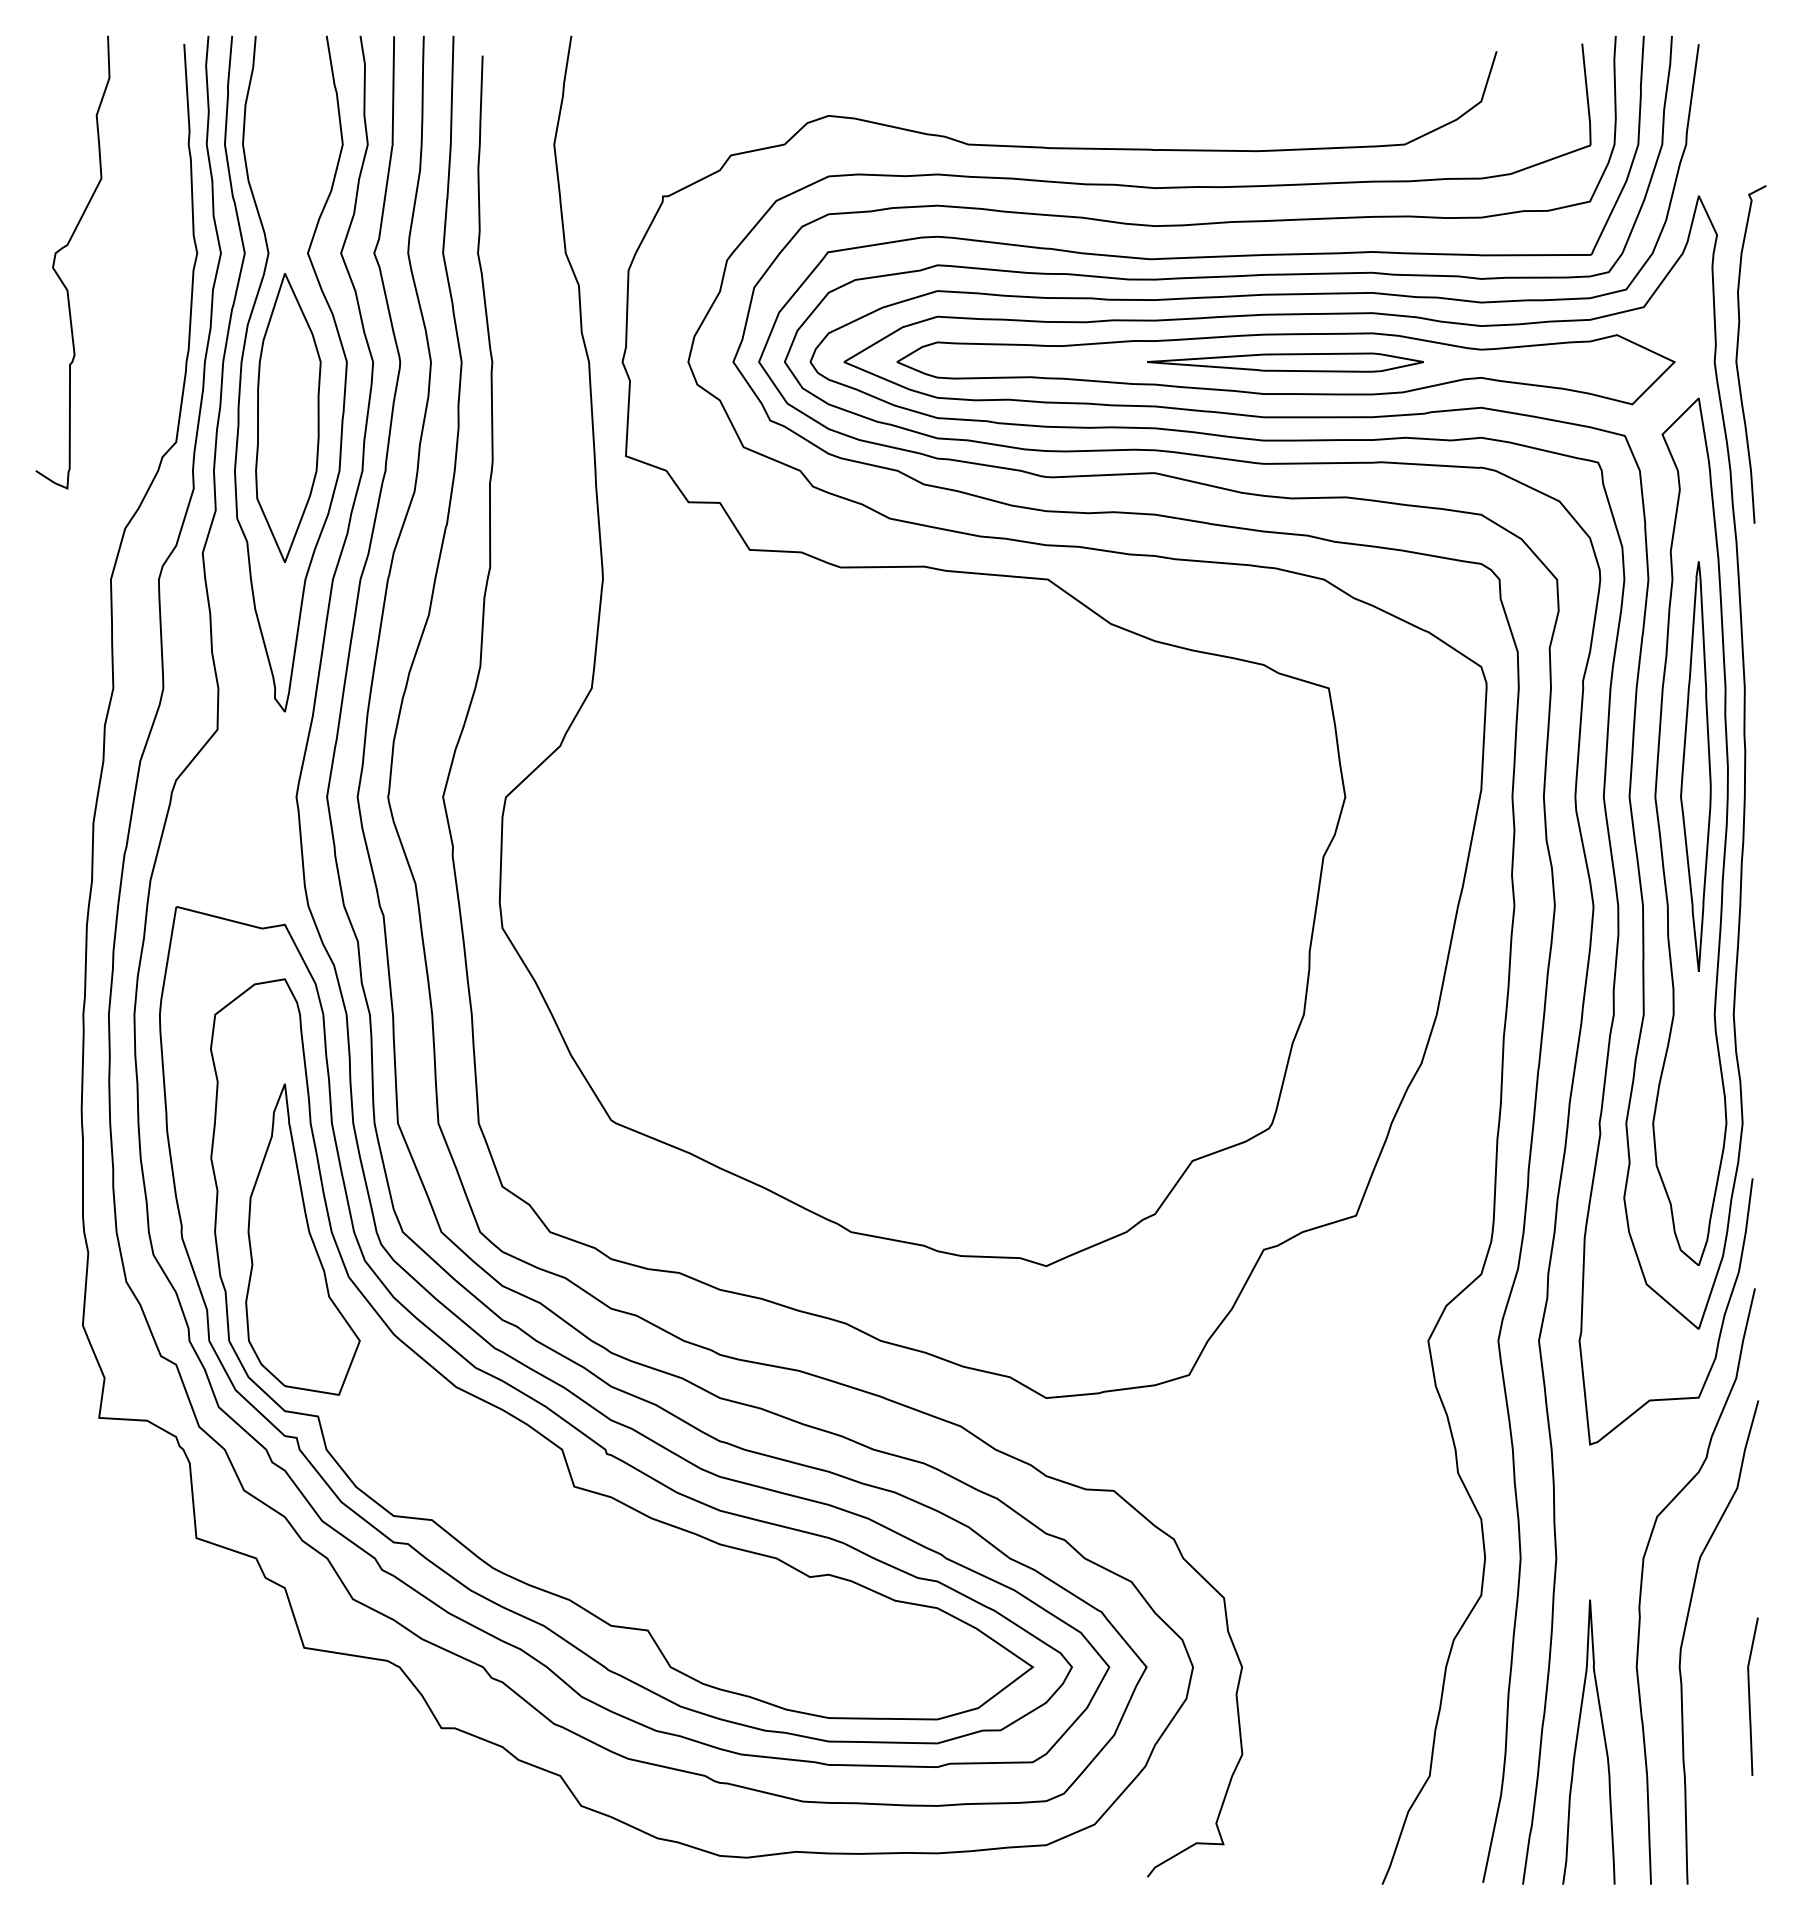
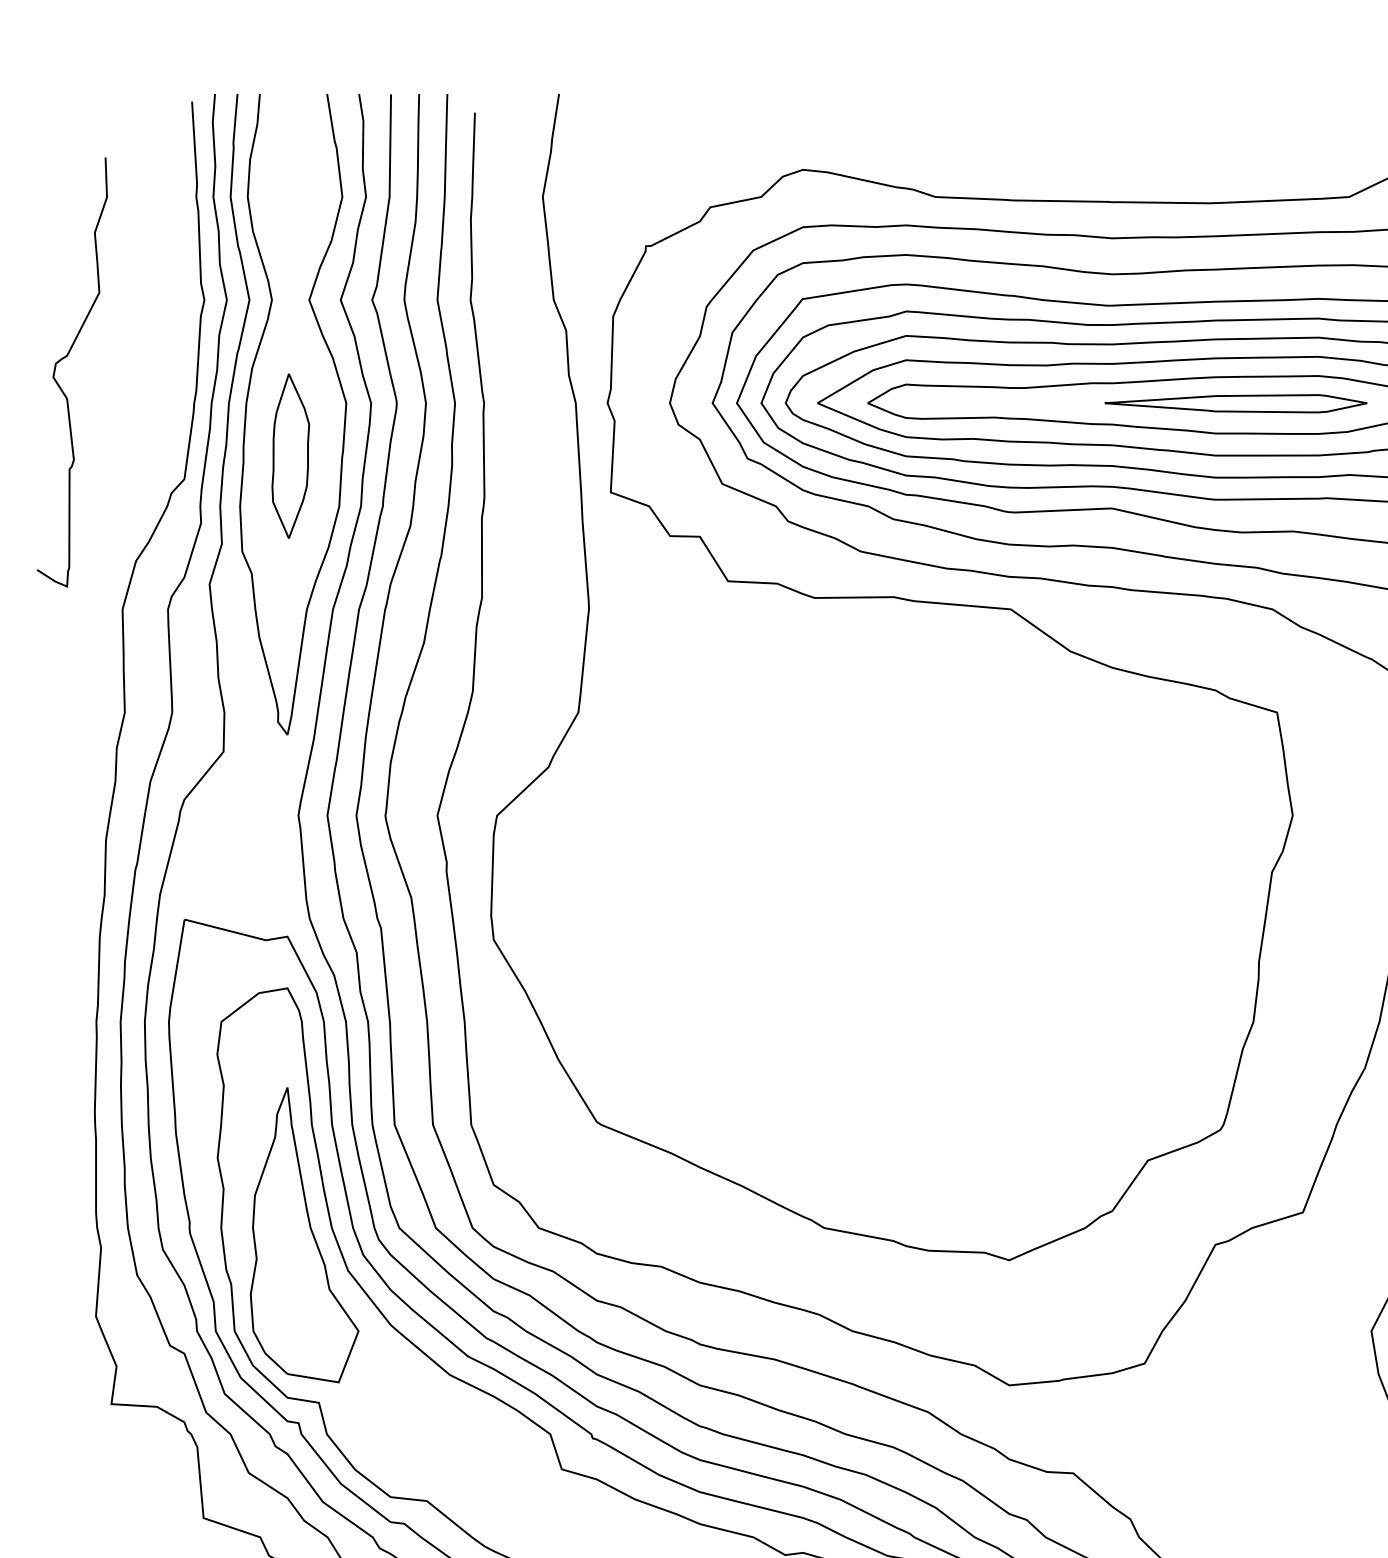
curve: (62, 249) -> (62, 360), moved
part: (288, 417) -> (290, 455), size x0.6

